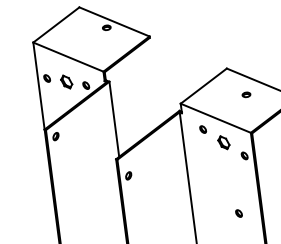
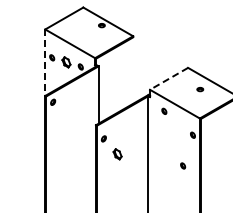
line: (204, 85) -> (169, 78), solid -> dashed
line: (39, 87) -> (45, 63), solid -> dashed
part: (223, 143) -> (117, 154), moved
part: (239, 212) -> (183, 165), moved

